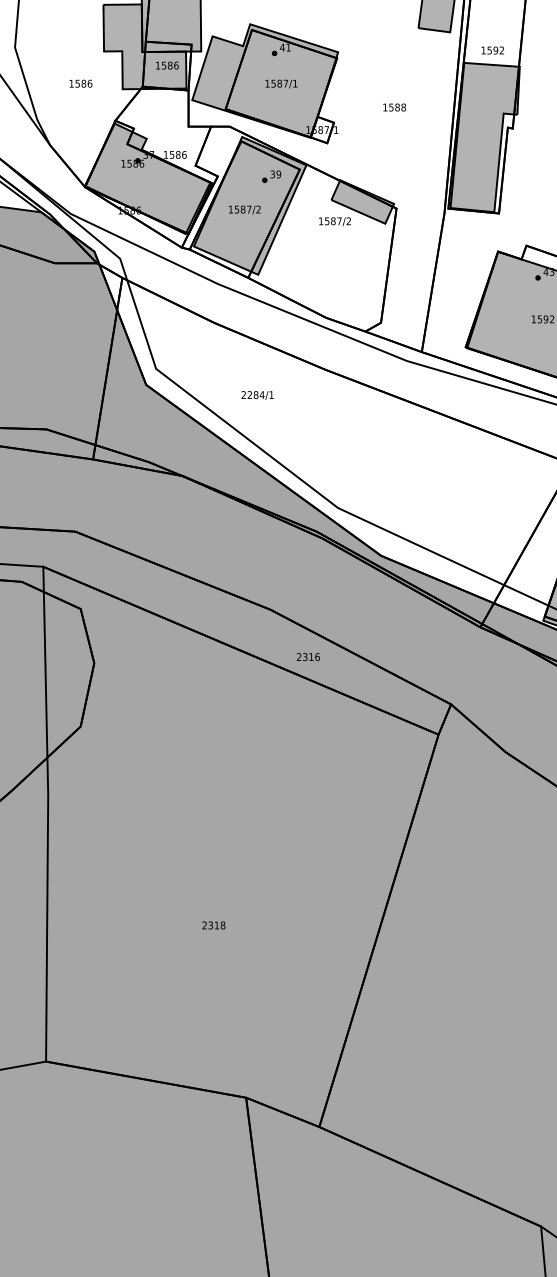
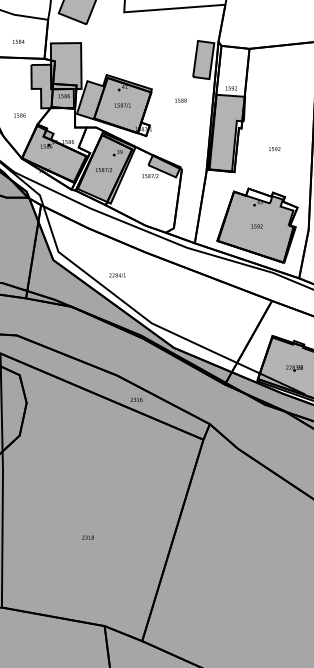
text: (80, 83) -> (19, 115), moved
text: (393, 107) -> (180, 100), moved
text: (257, 395) -> (117, 275), moved

